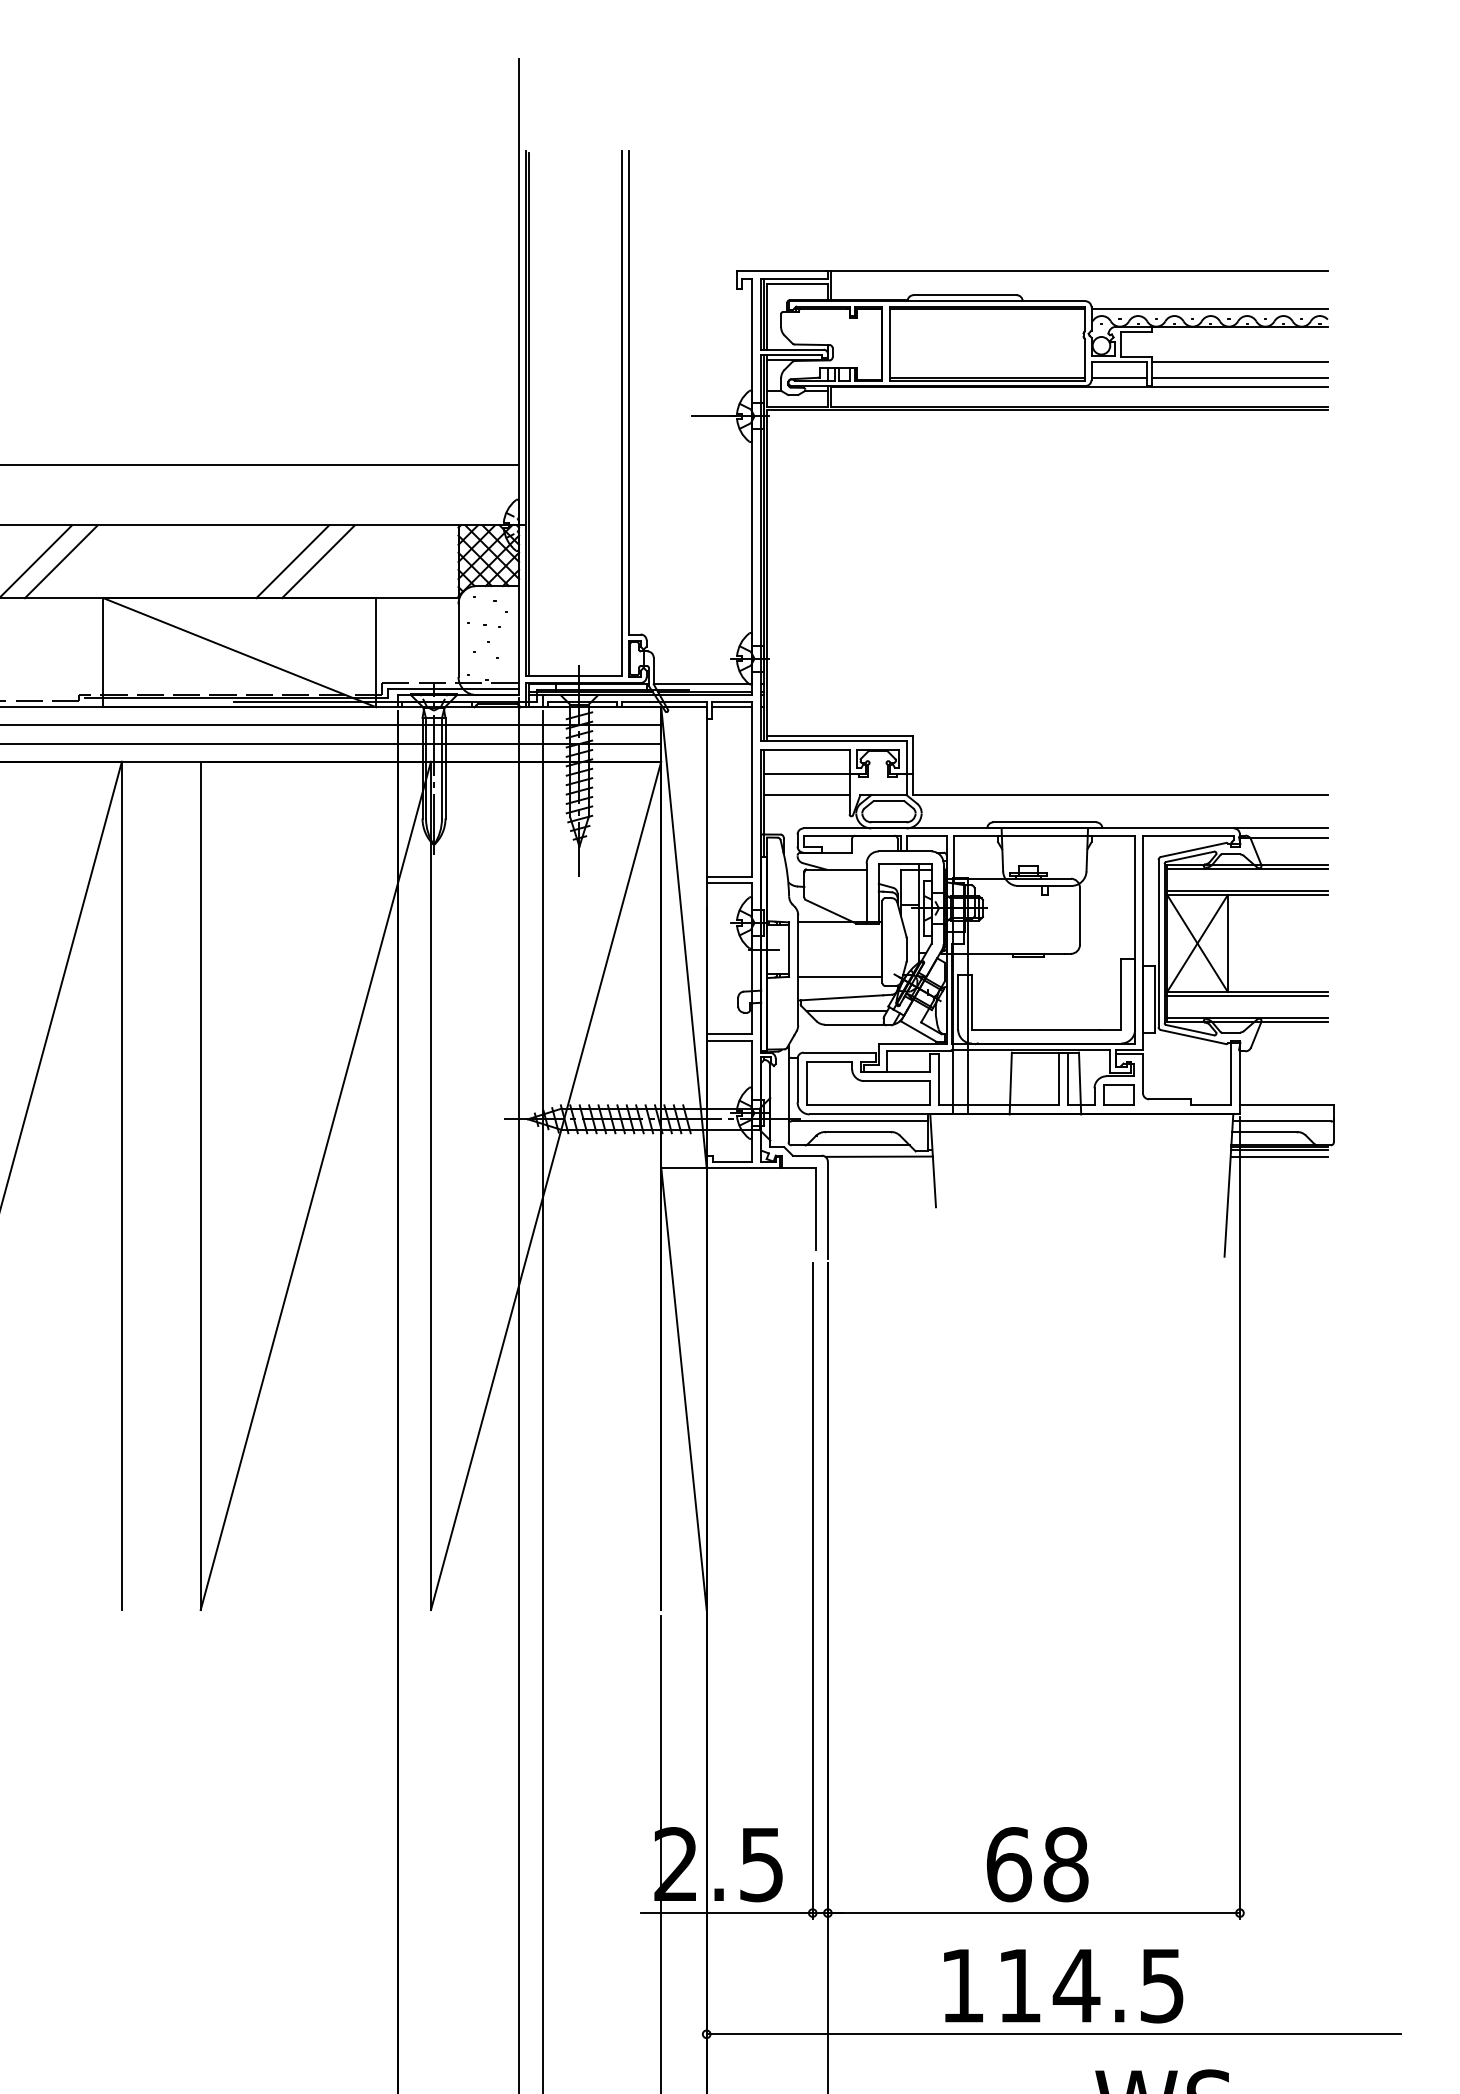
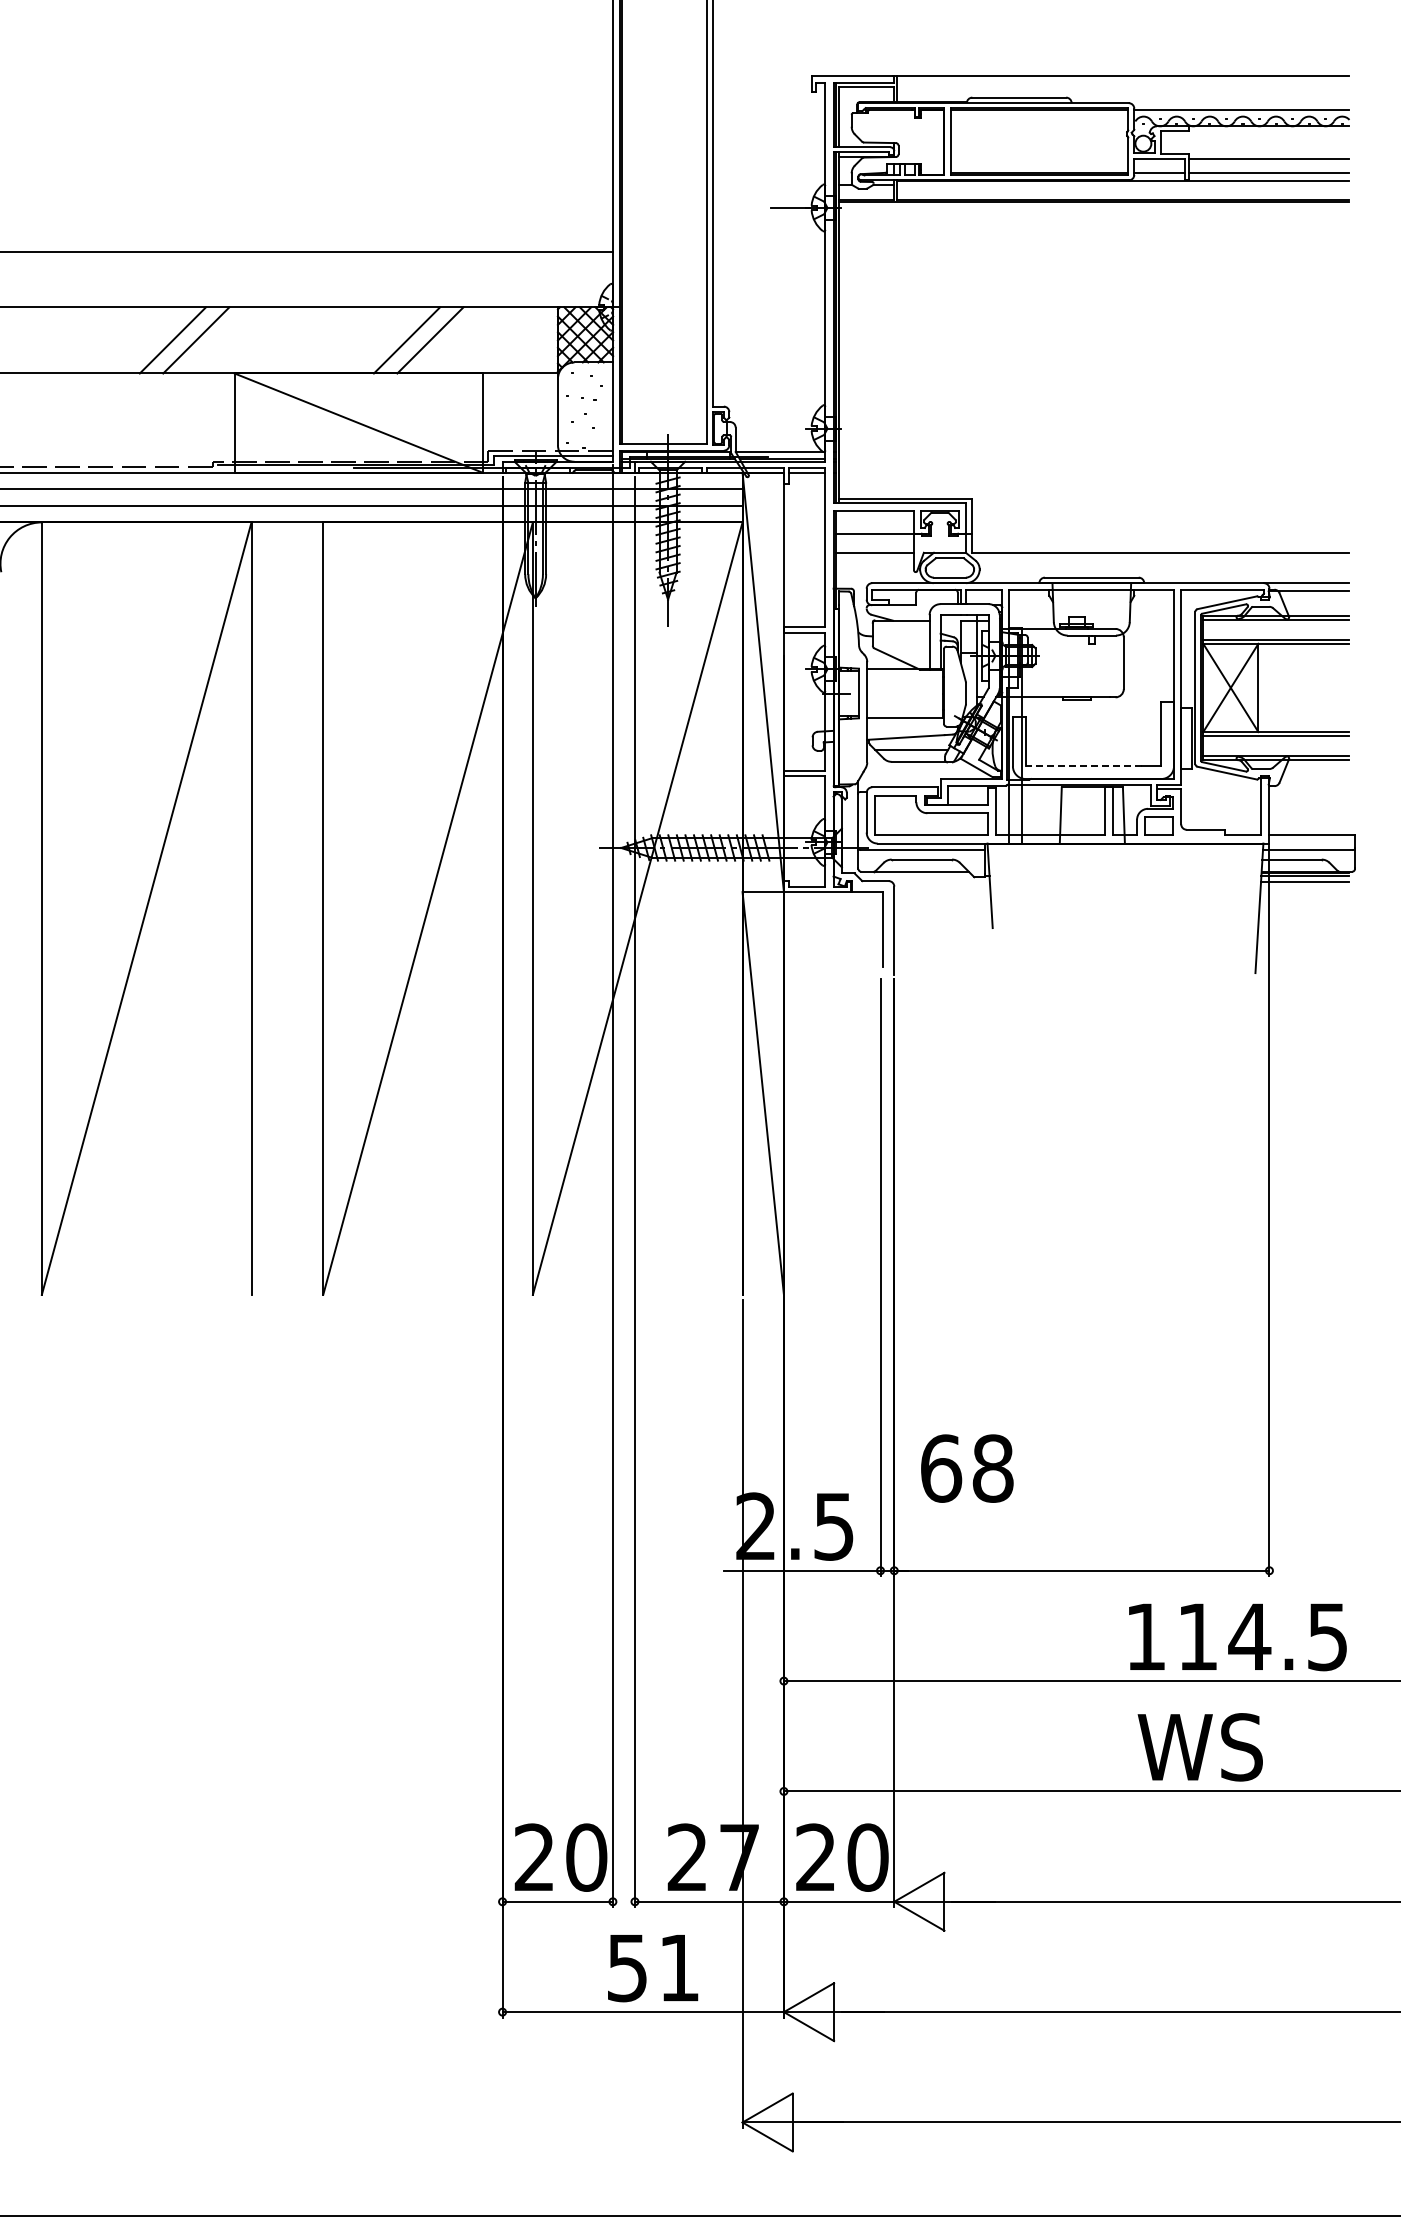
line: (1035, 1029) -> (1083, 766), solid -> dashed
line: (878, 1156) -> (940, 881), removed
text: (1037, 1864) -> (967, 1468), moved
text: (1063, 1986) -> (1237, 1637), moved

